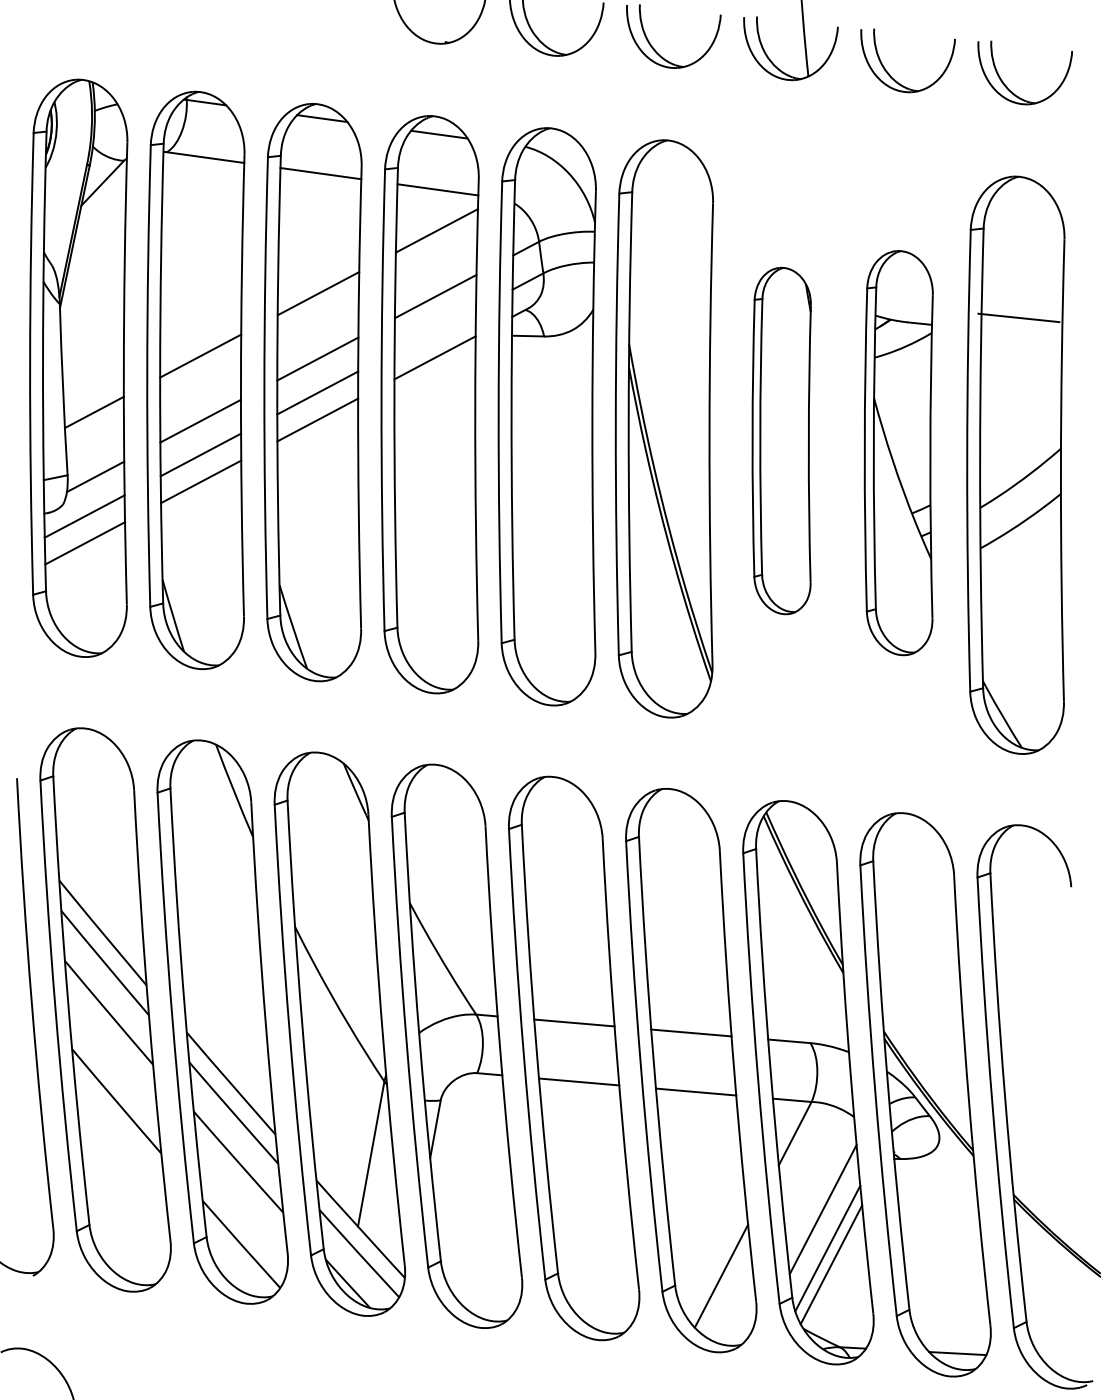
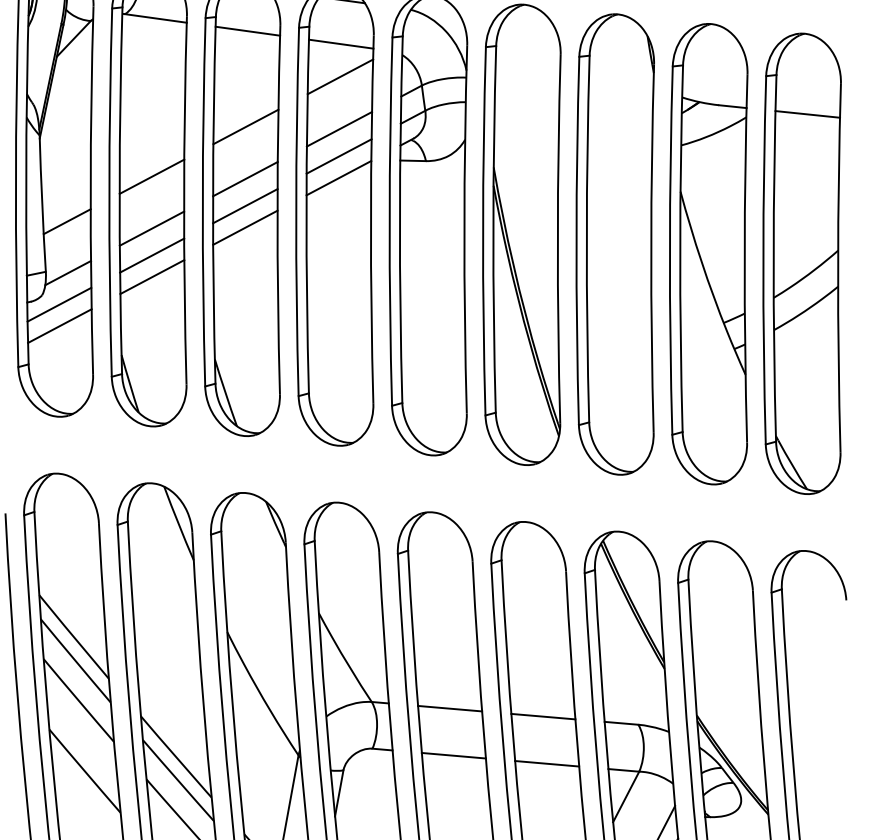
line: (1018, 317) -> (807, 114), moved
line: (435, 330) -> (339, 156), added
part: (781, 440) -> (615, 244), size x1.67
part: (898, 452) -> (708, 253), size x1.43

